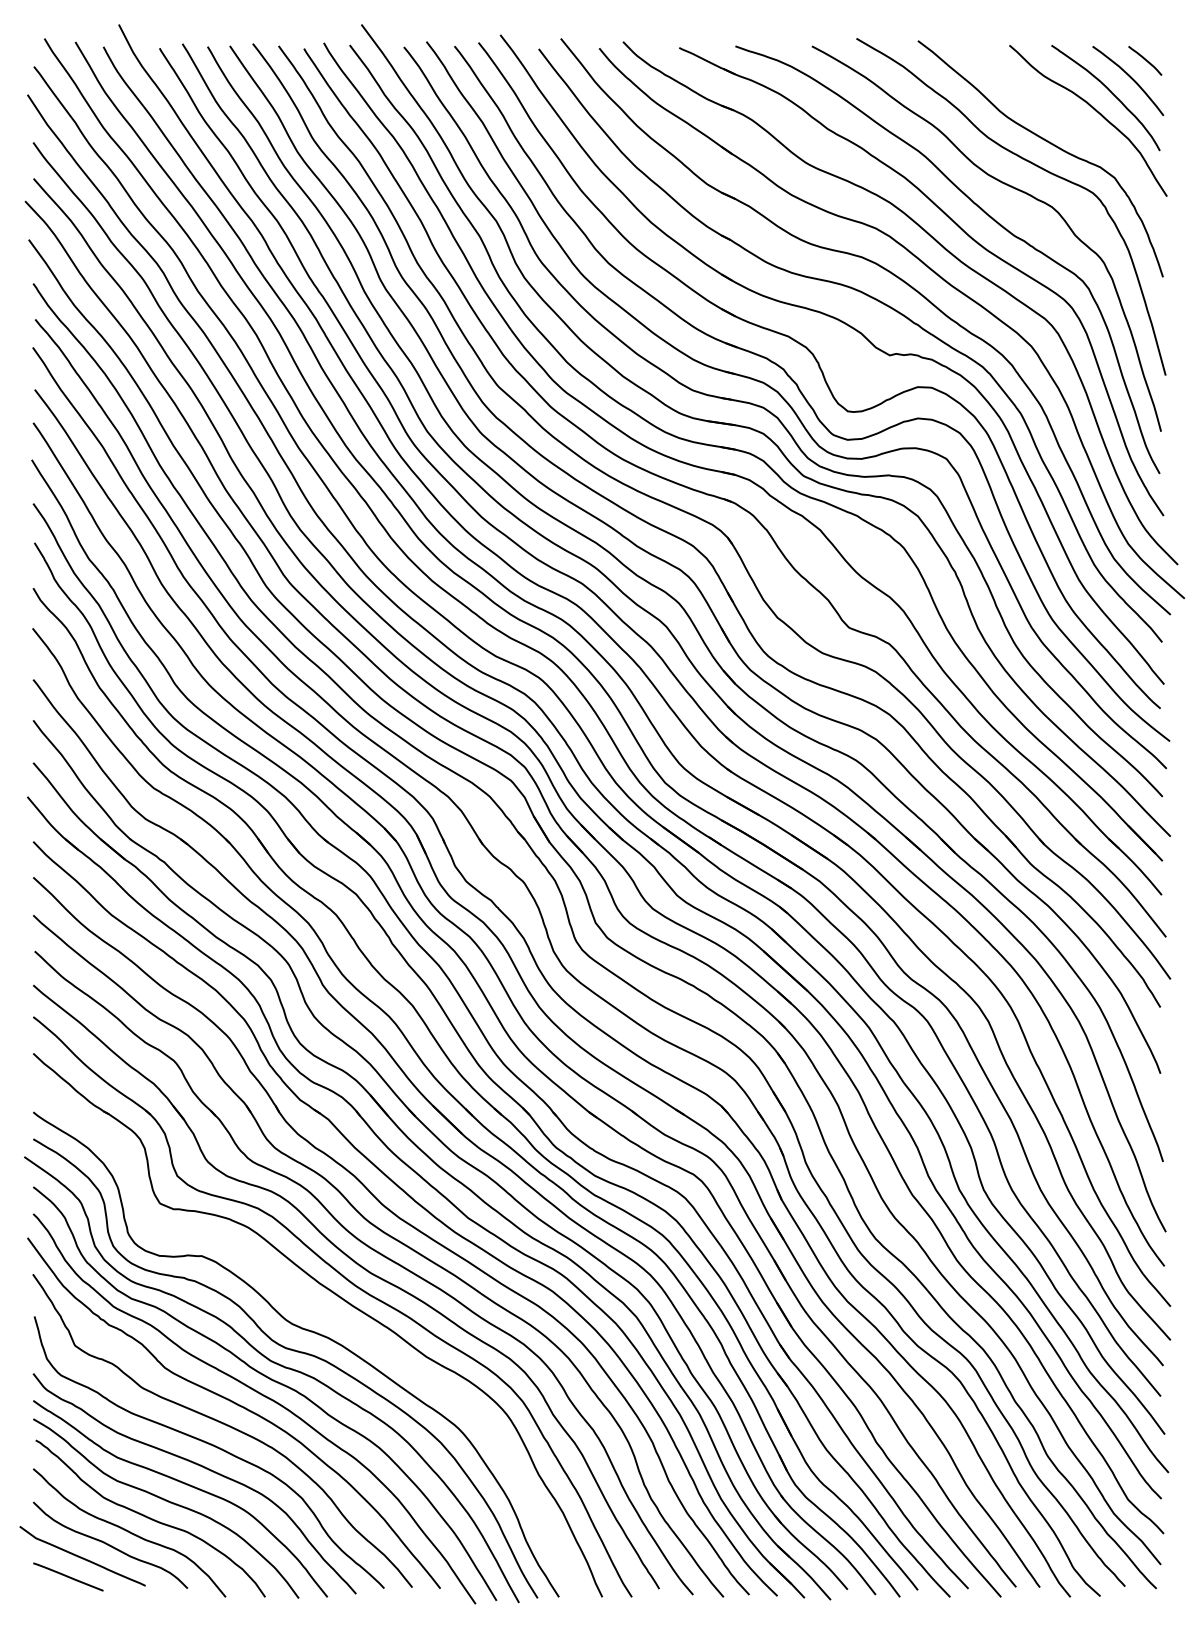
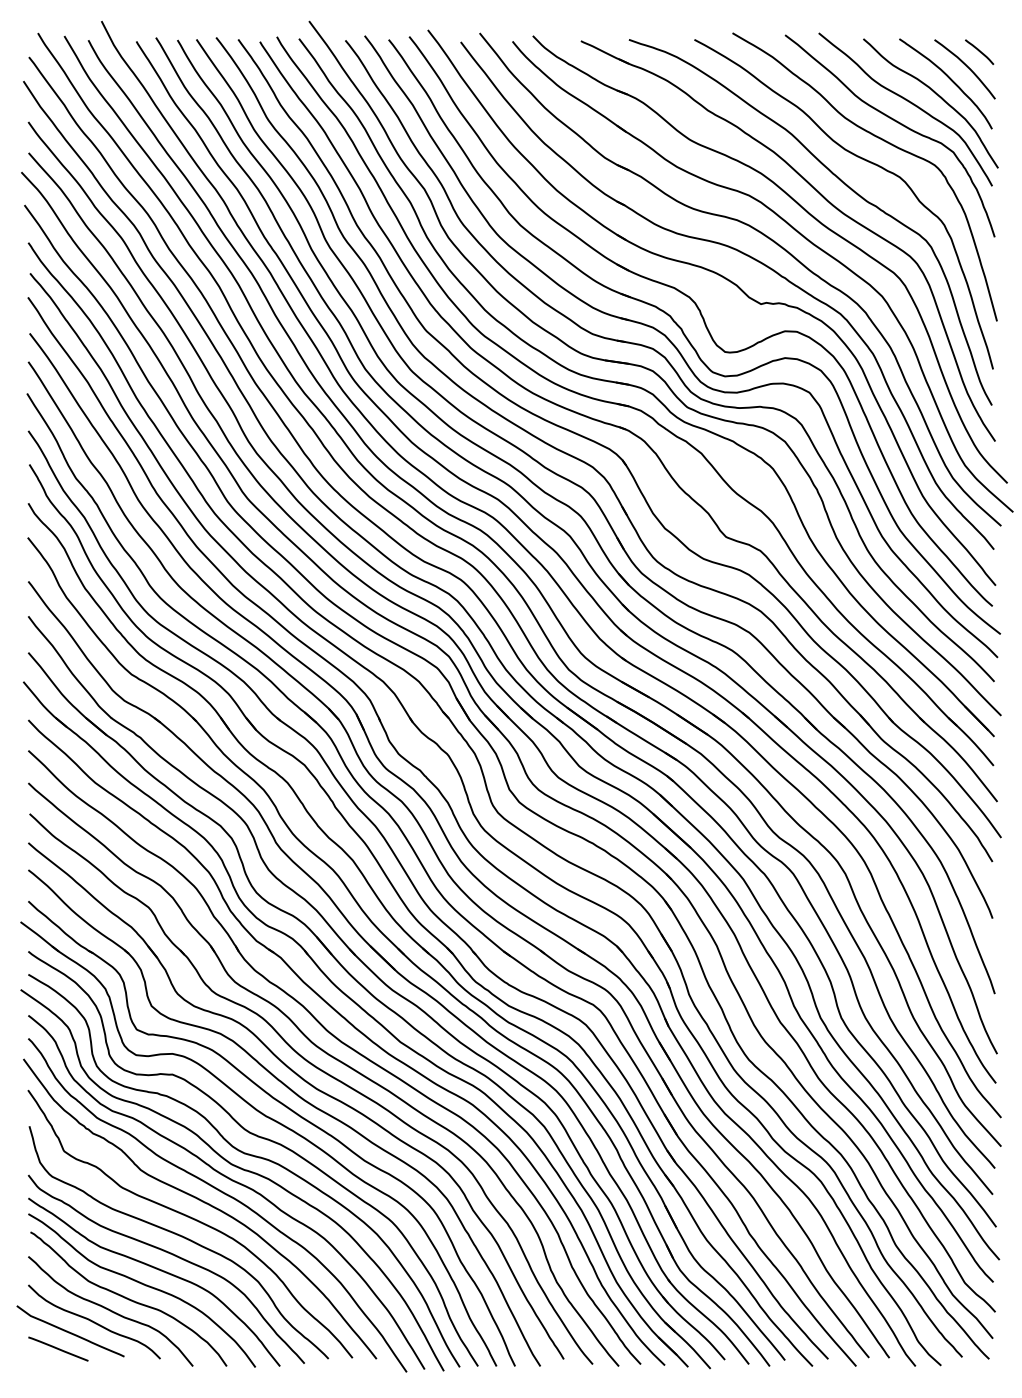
curve: (1062, 119) -> (908, 102), added
part: (316, 1308) -> (270, 1119), added

